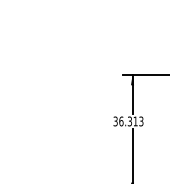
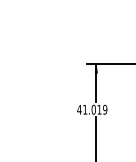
text: (128, 121) -> (92, 109), 36.313 -> 41.019

